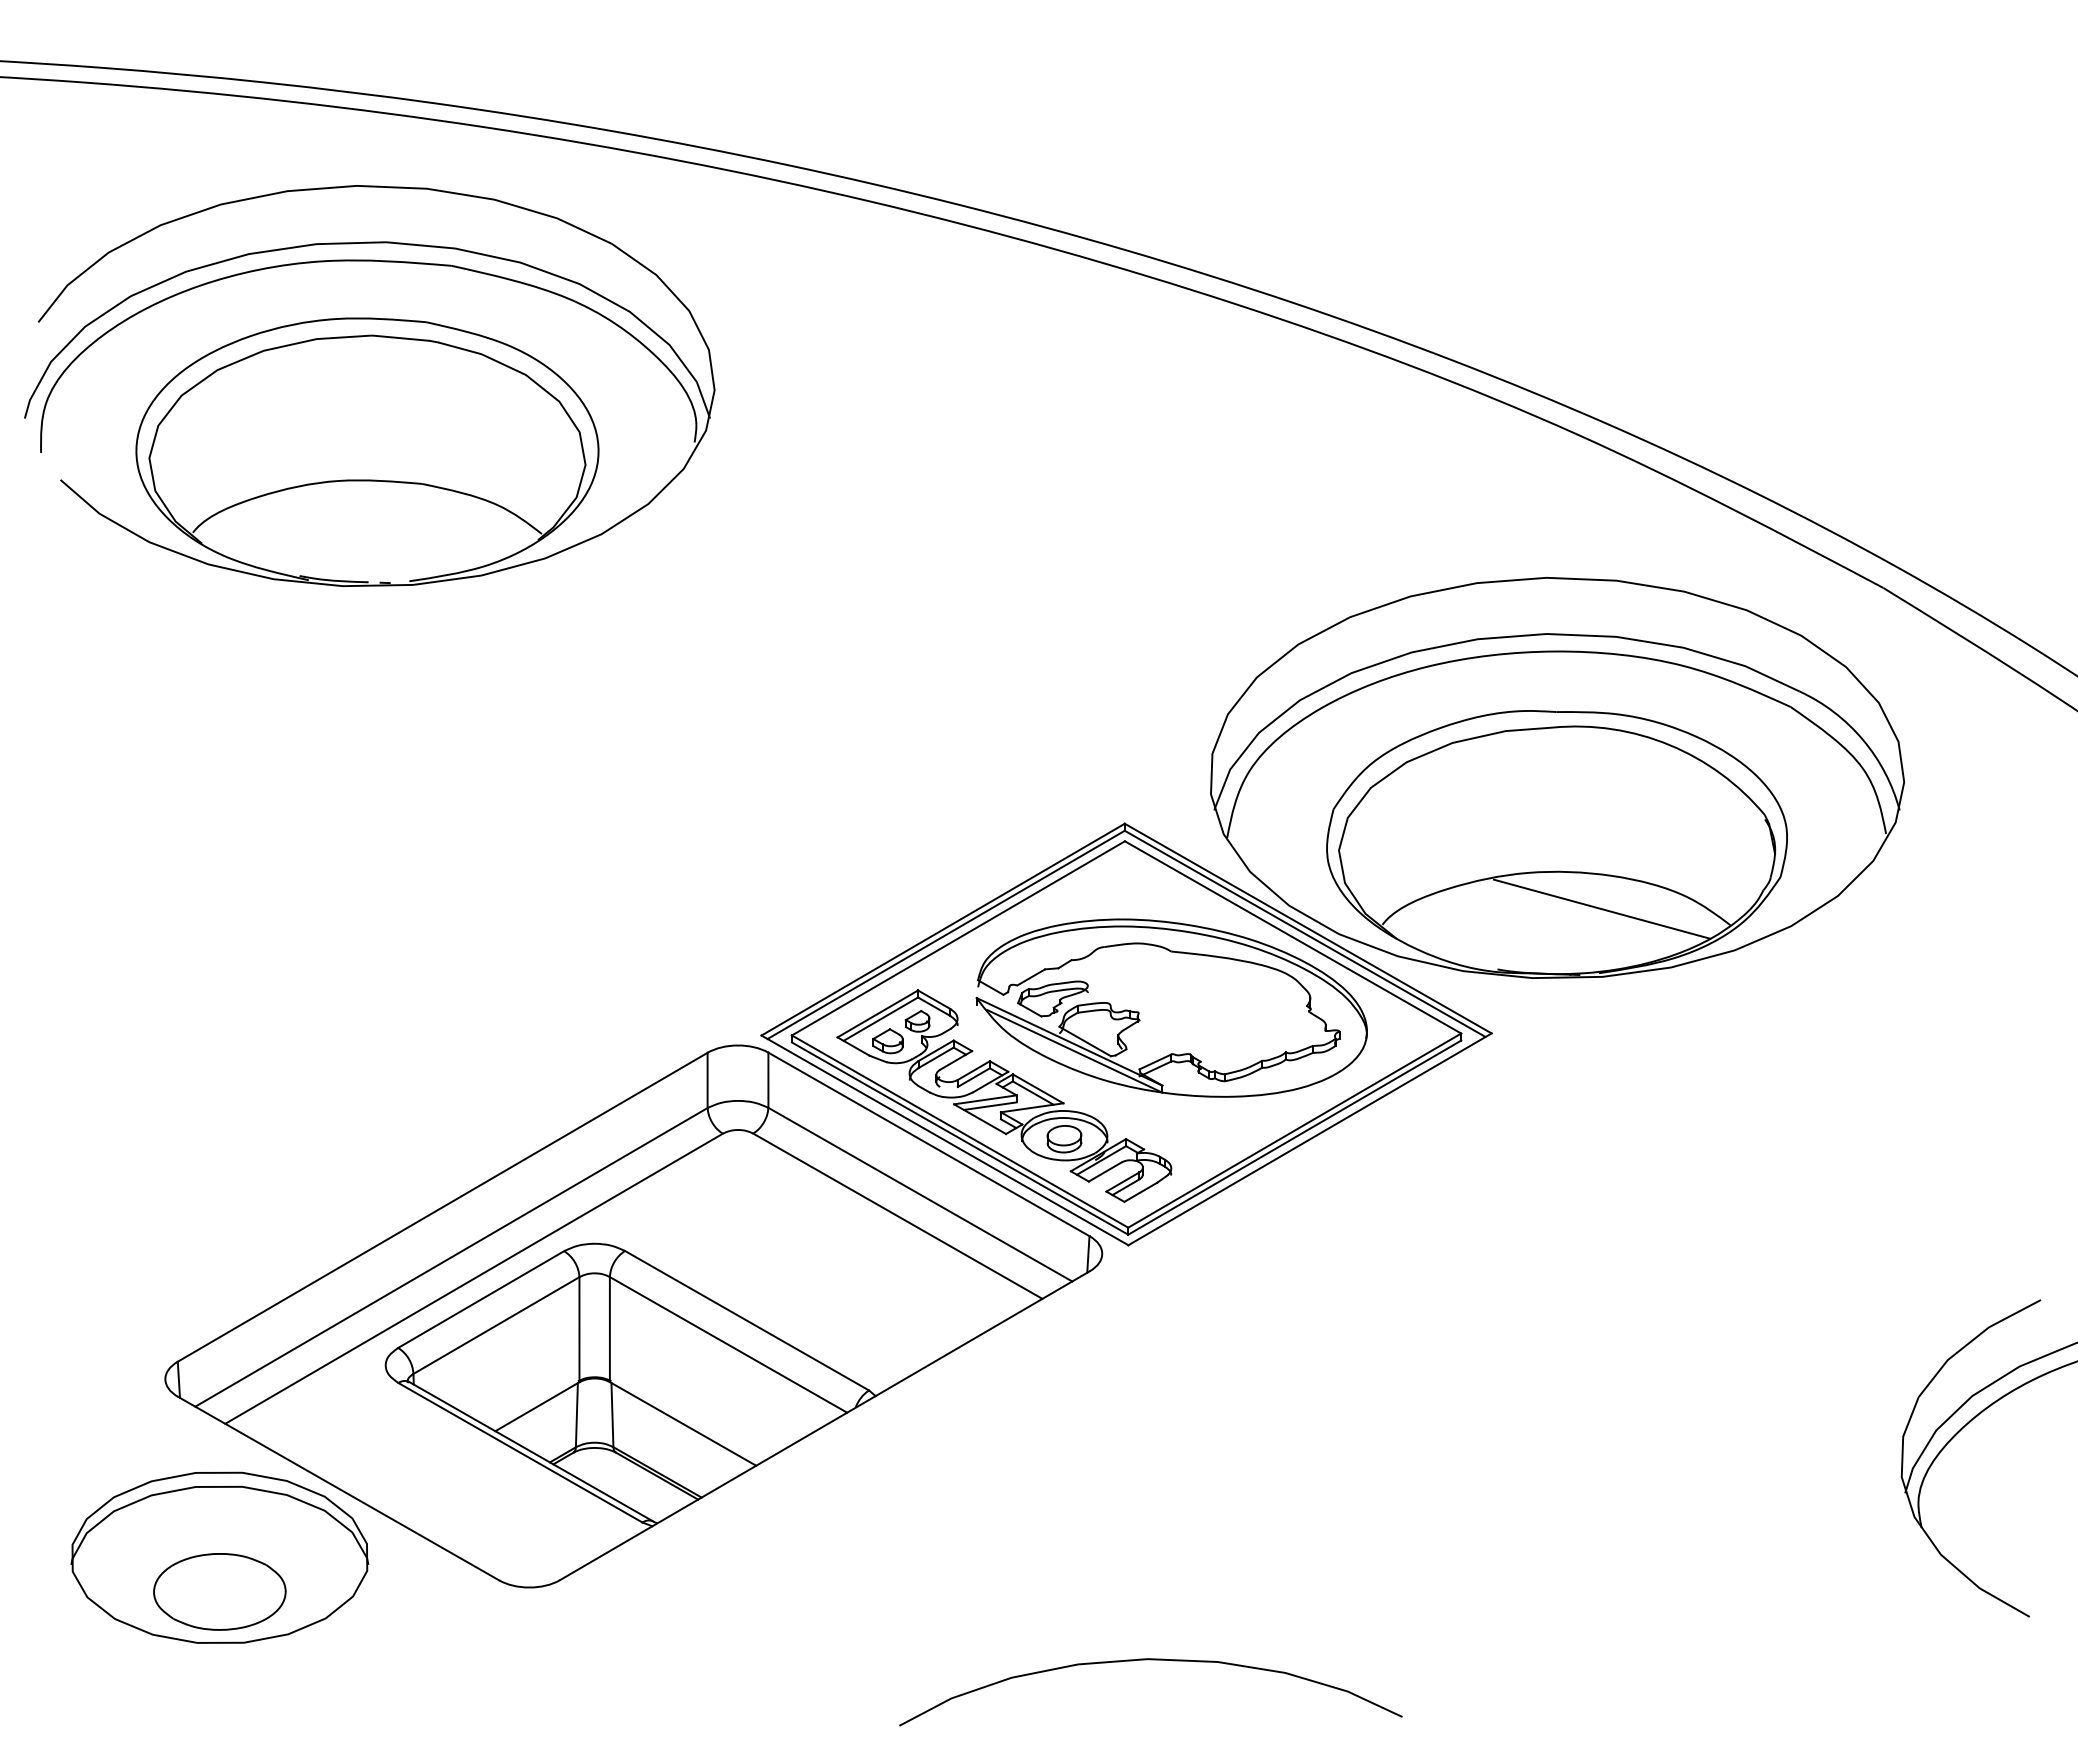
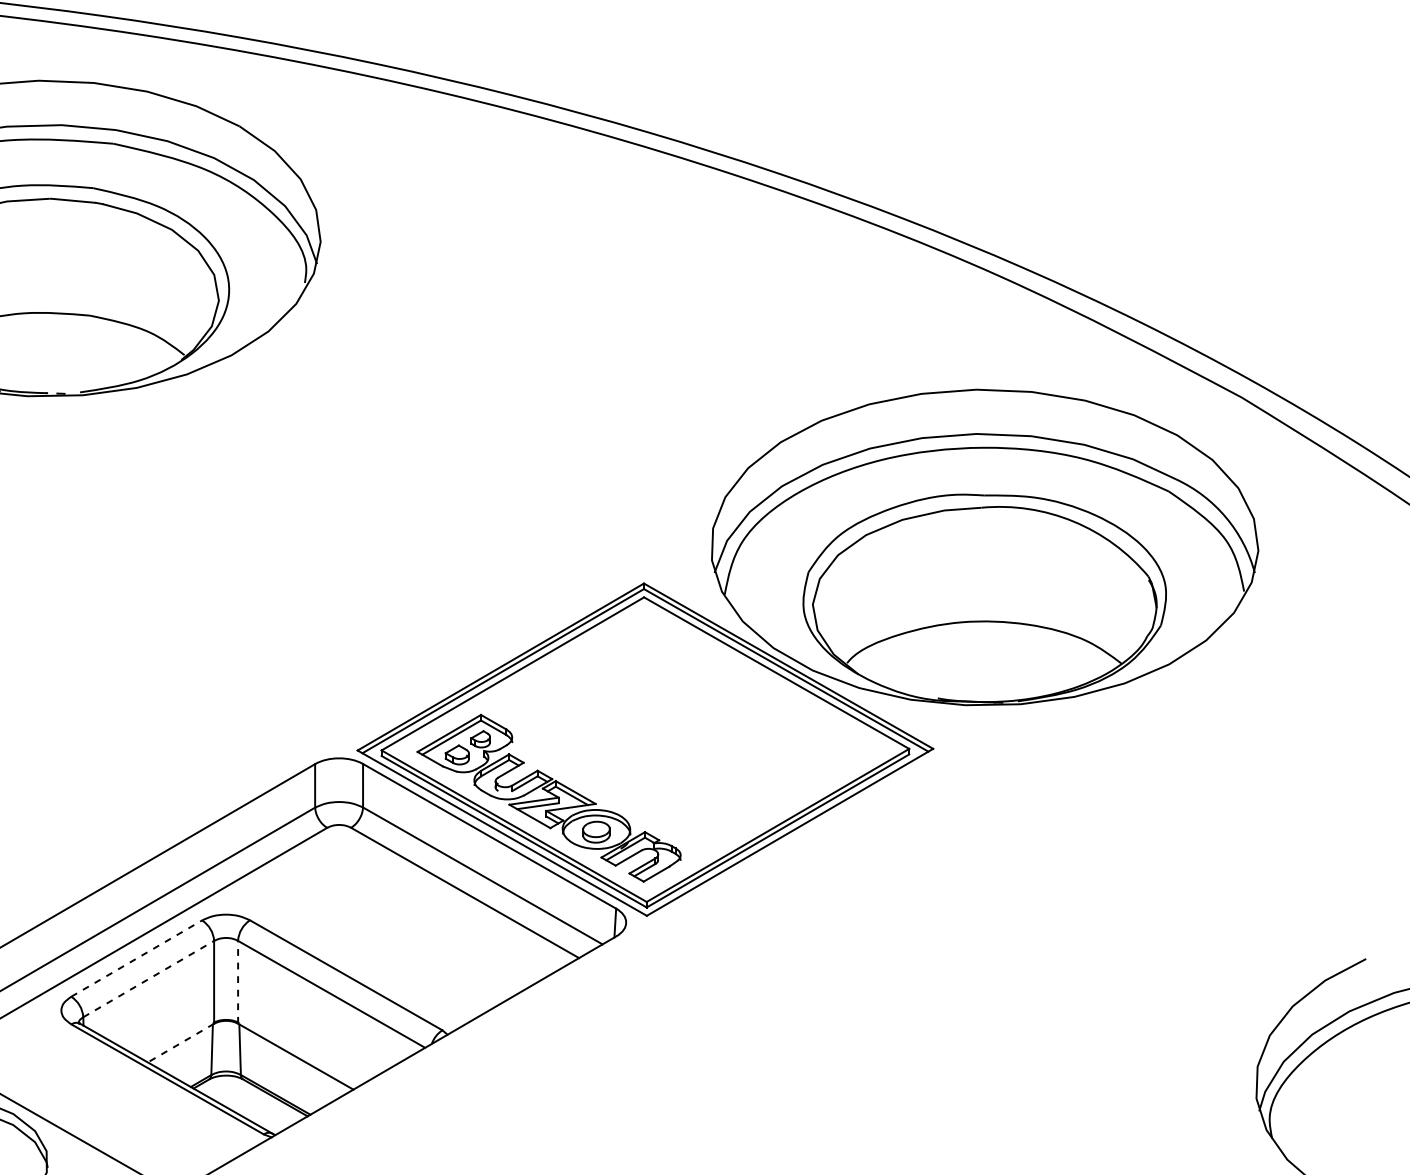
line: (1601, 908) -> (1019, 650), removed
part: (1139, 1012) -> (655, 732), removed
line: (481, 1299) -> (136, 958), solid -> dashed
line: (496, 1325) -> (148, 979), solid -> dashed
line: (609, 1329) -> (237, 982), solid -> dashed
line: (537, 1406) -> (181, 1042), solid -> dashed

